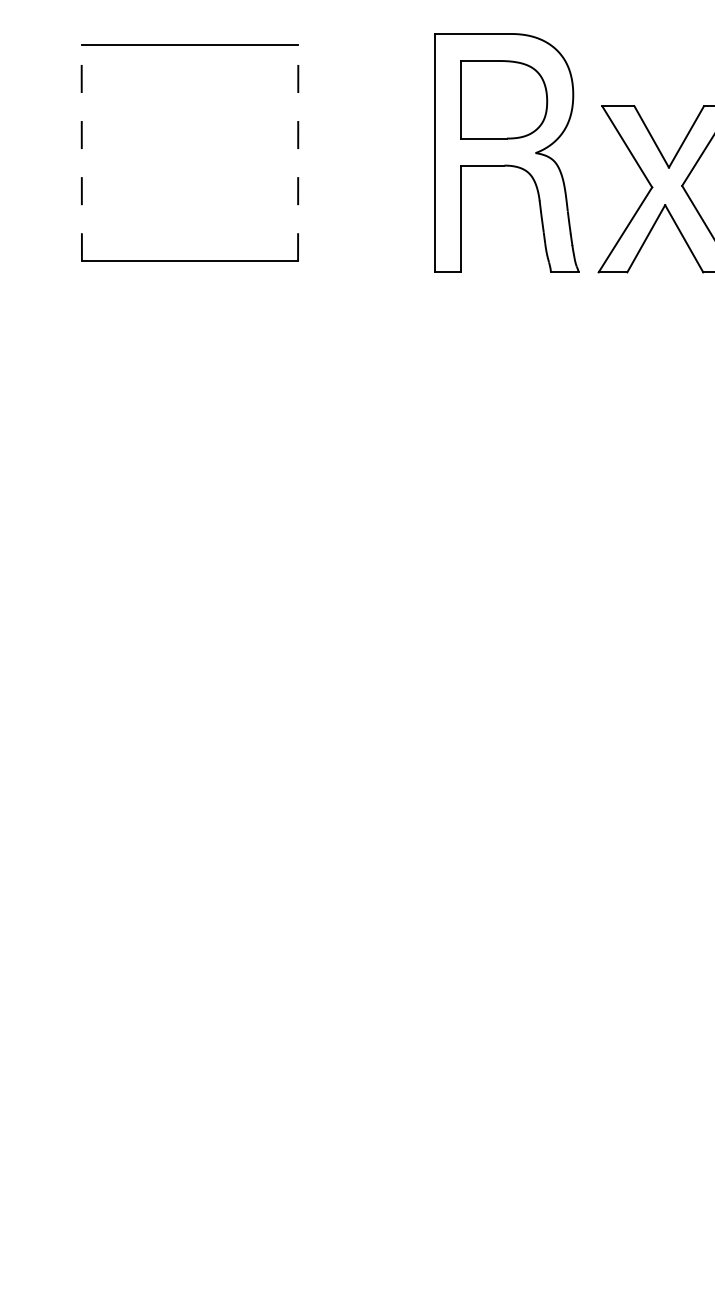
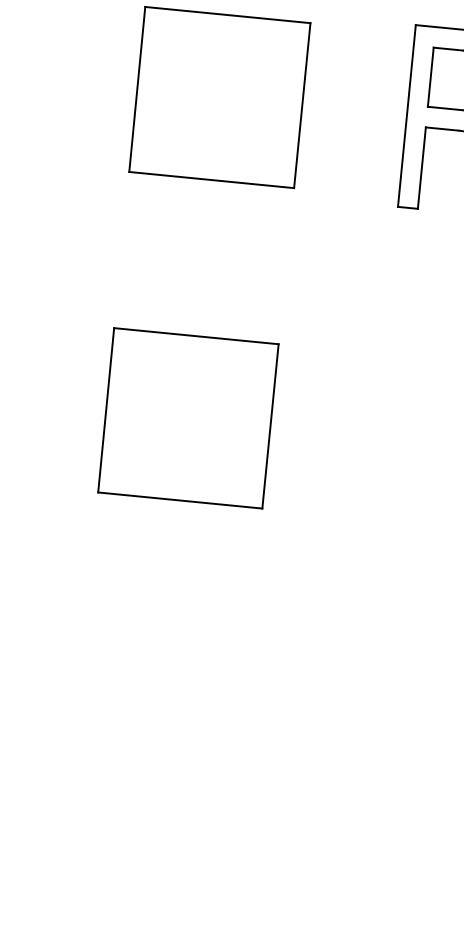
line: (81, 152) -> (137, 89), dashed -> solid
line: (298, 152) -> (302, 105), dashed -> solid
part: (189, 573) -> (187, 418), added

